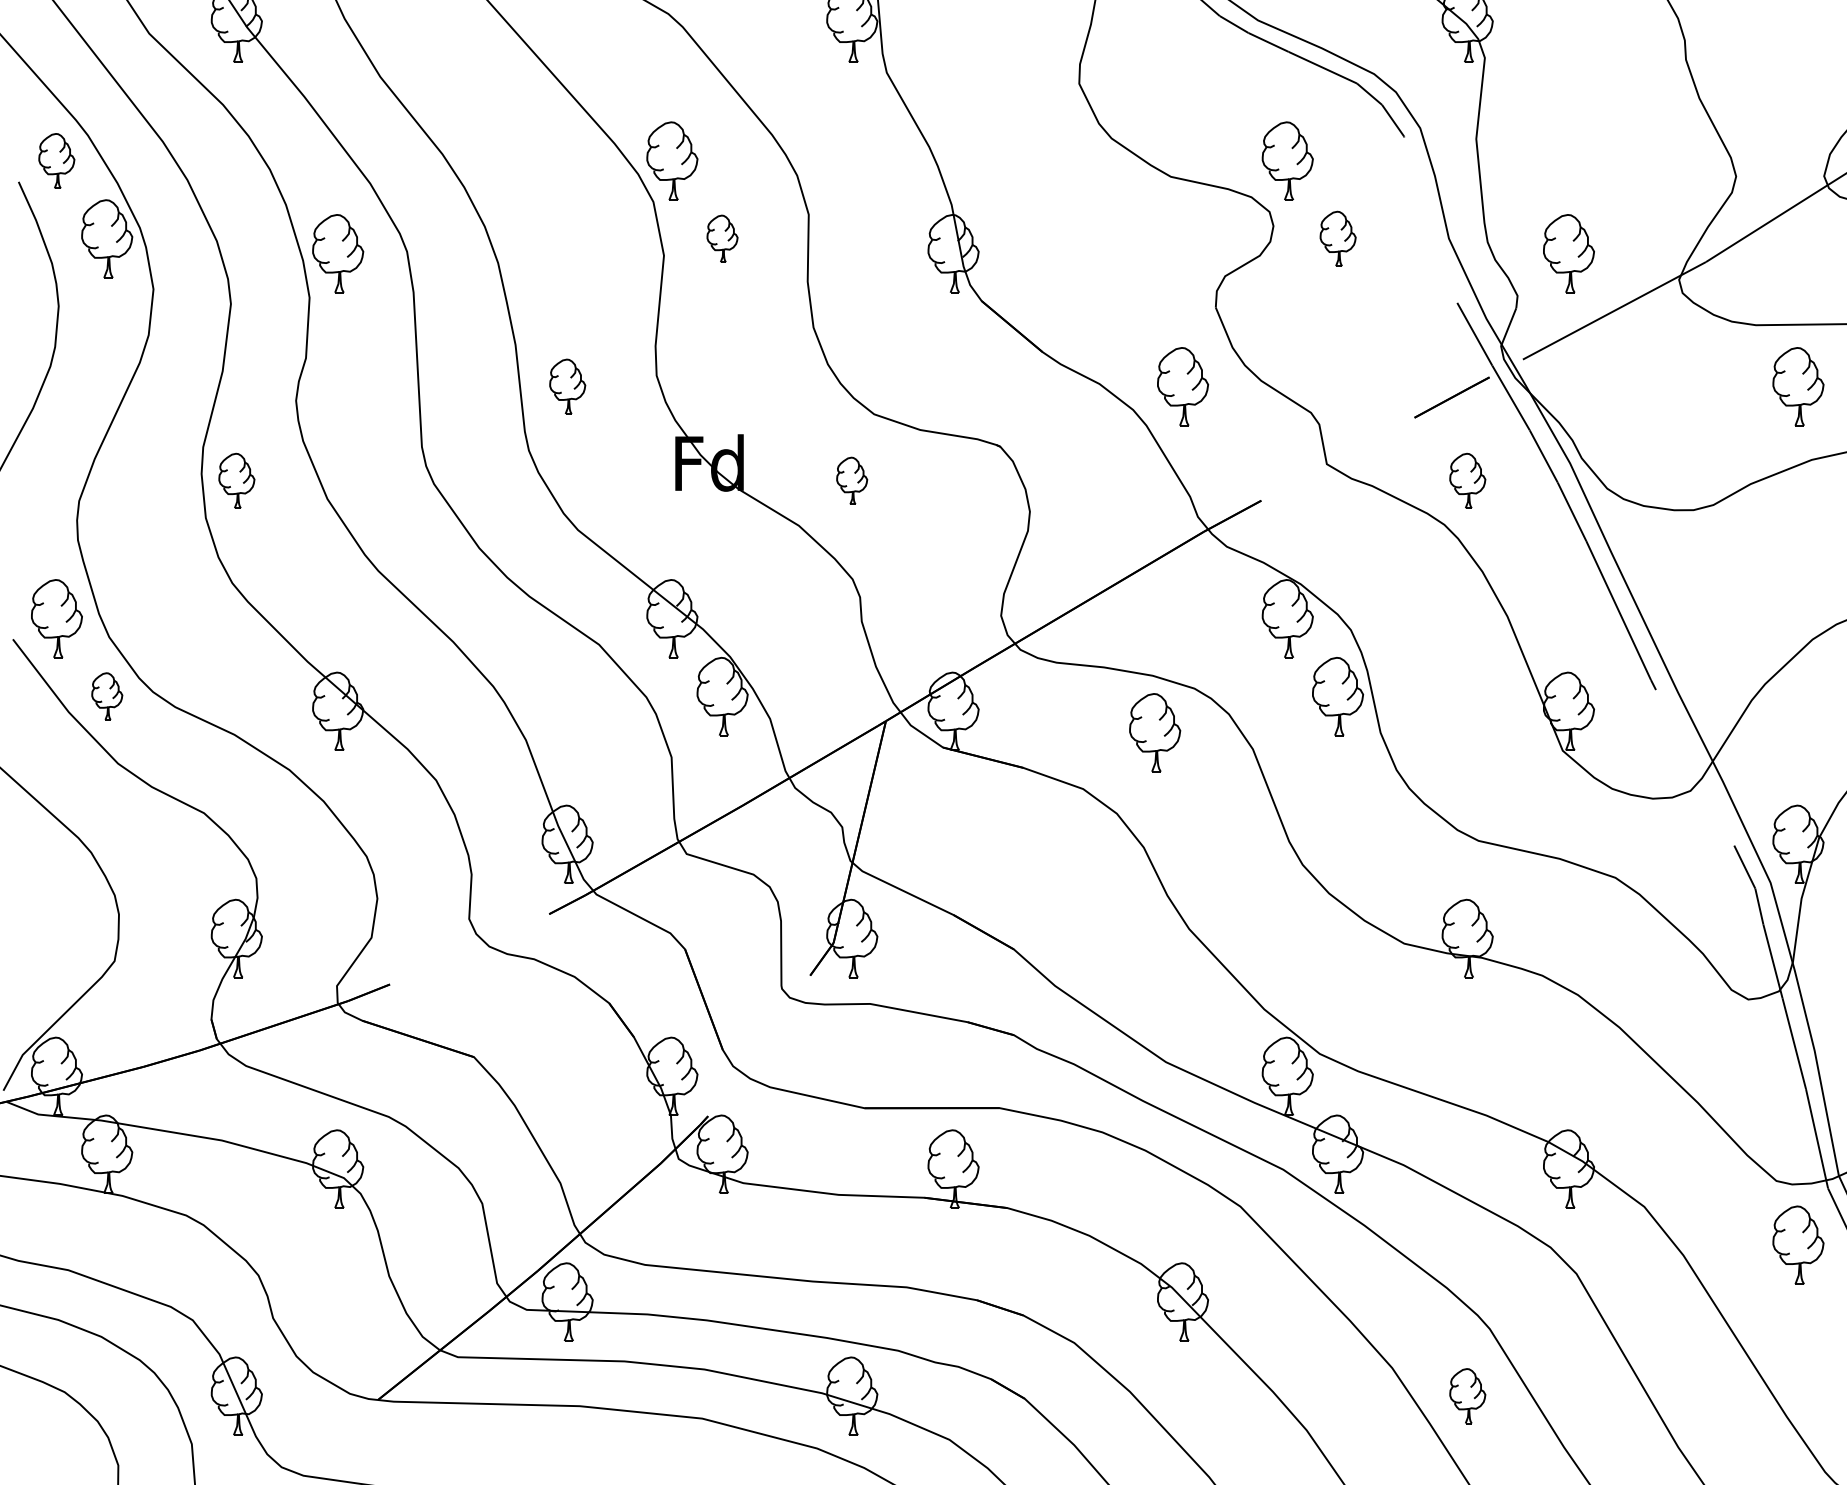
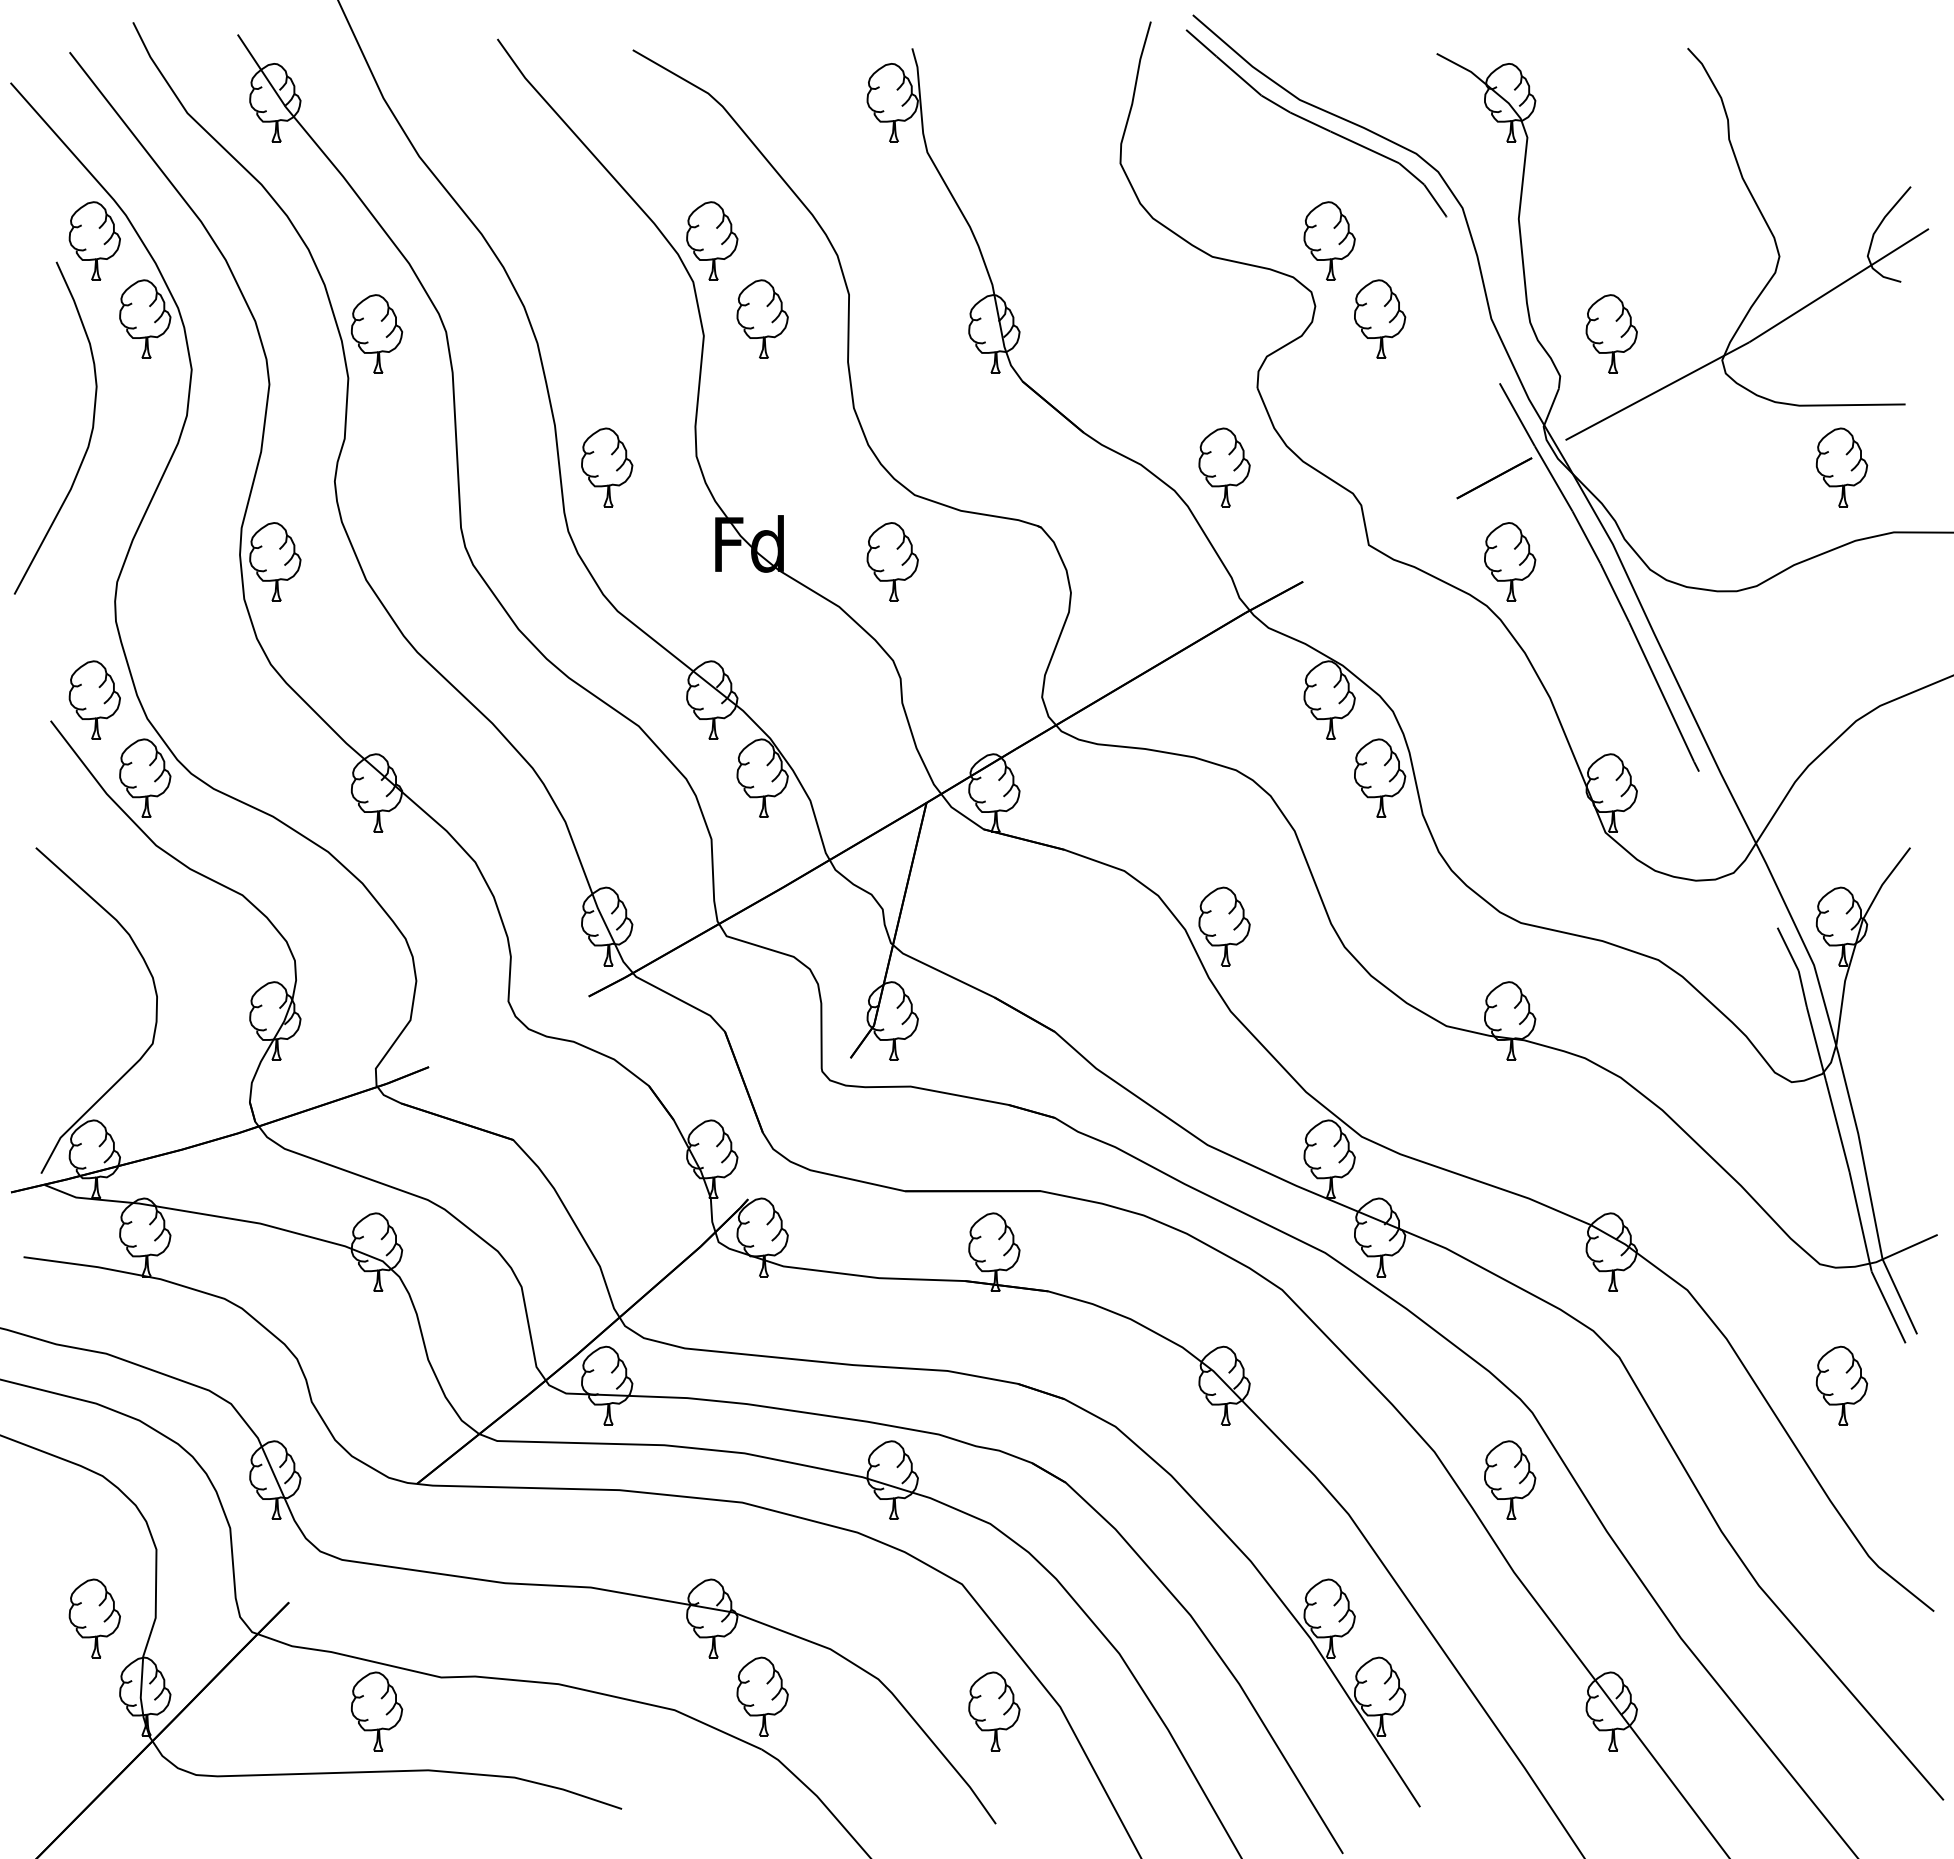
part: (56, 160) -> (94, 240), size x1.43
part: (722, 238) -> (762, 318), size x1.67
part: (1338, 238) -> (1380, 318), size x1.43
part: (567, 386) -> (607, 467), size x1.43
part: (236, 480) -> (275, 561), size x1.43
part: (852, 480) -> (892, 561), size x1.67
part: (1468, 480) -> (1510, 561), size x1.43
part: (107, 695) -> (145, 777), size x1.67
part: (1155, 732) -> (1224, 926), moved
part: (1797, 1245) -> (1841, 1385), moved
part: (1468, 1395) -> (1510, 1479), size x1.43

